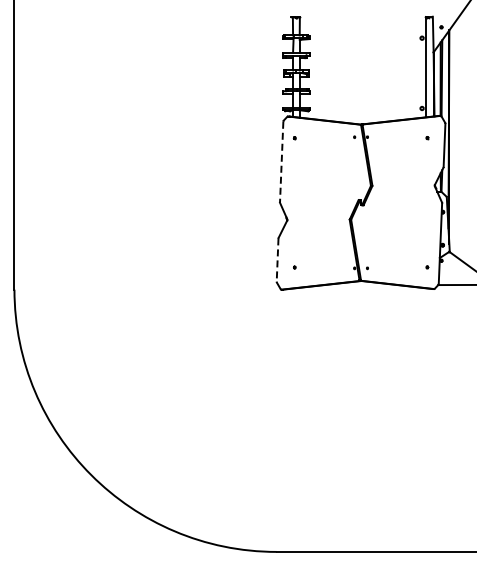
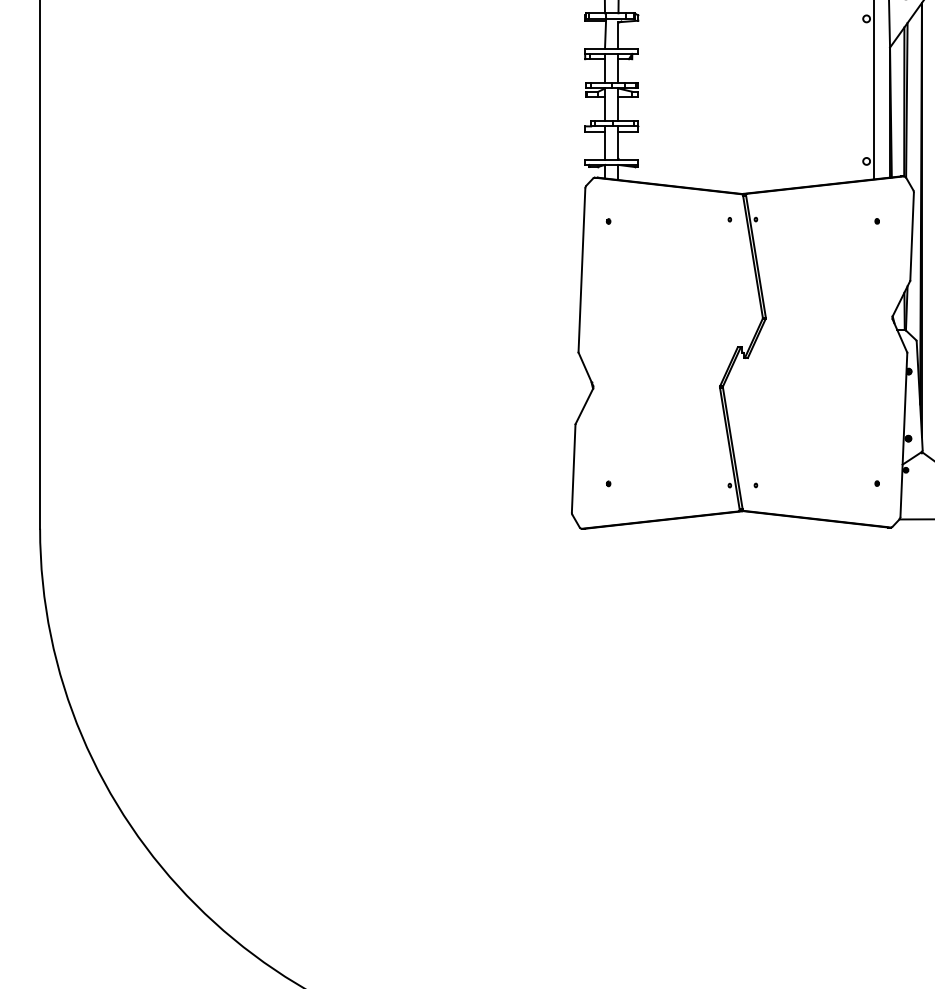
line: (281, 162) -> (581, 270), dashed -> solid
line: (277, 260) -> (573, 469), dashed -> solid

